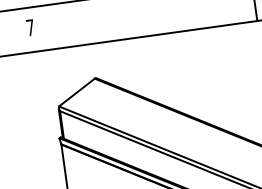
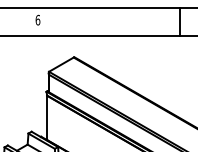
text: (29, 26) -> (37, 19), 7 -> 6

